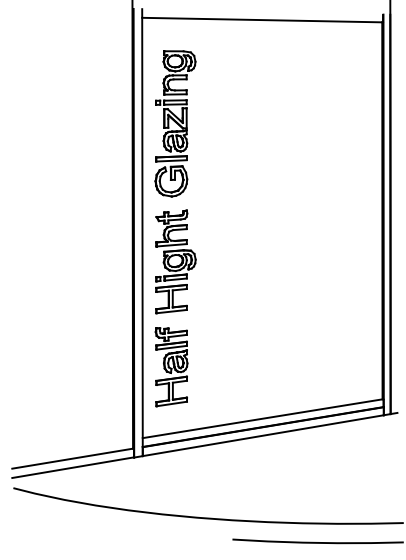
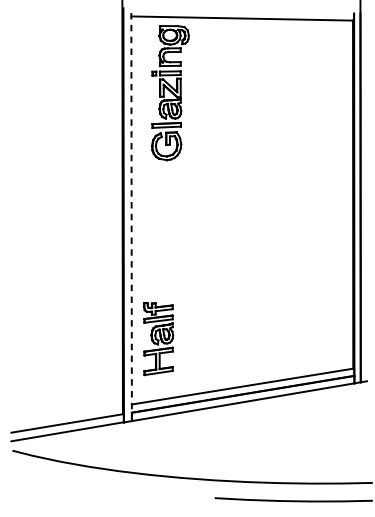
part: (175, 123) -> (170, 92), moved
line: (142, 232) -> (131, 214), solid -> dashed
part: (175, 261) -> (162, 241), removed

